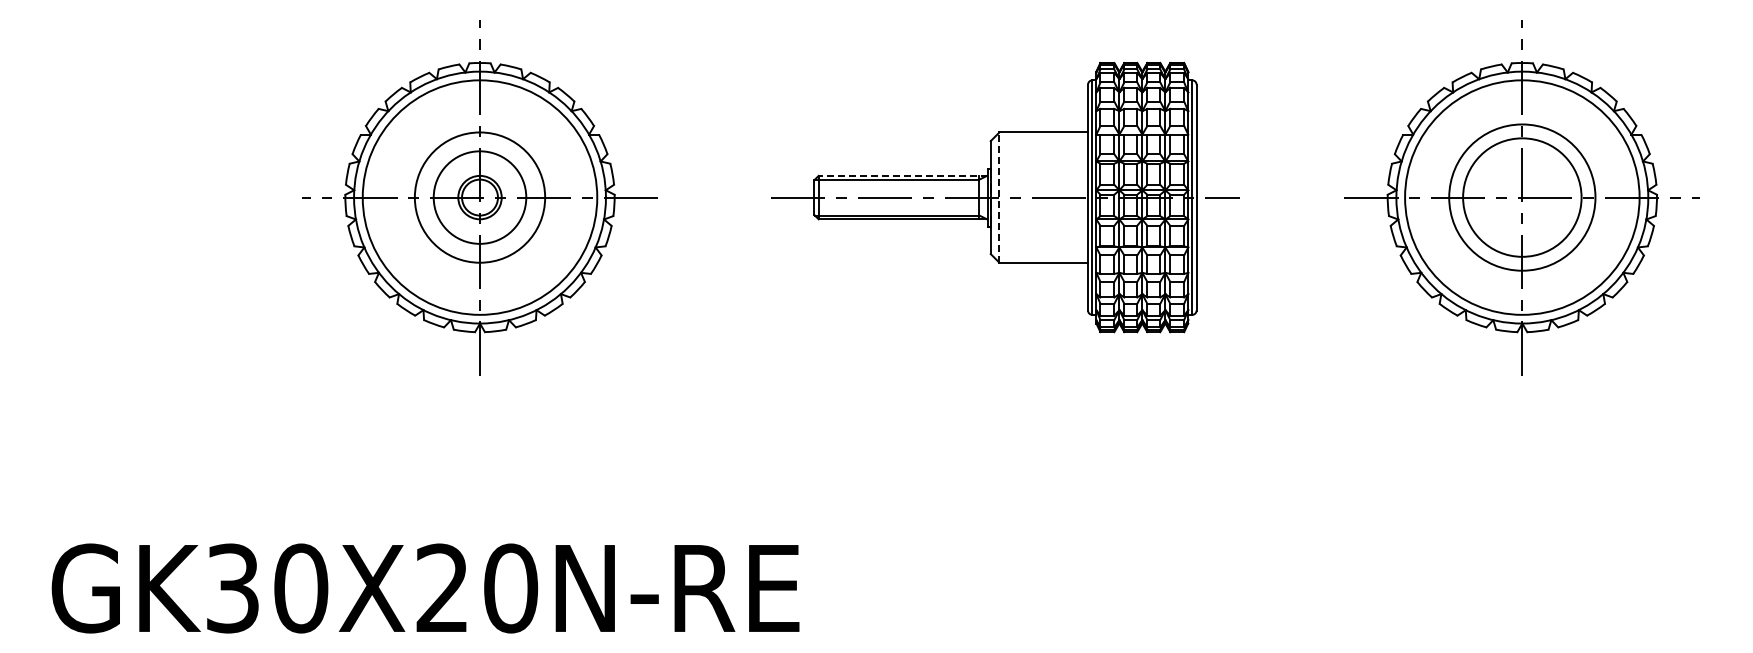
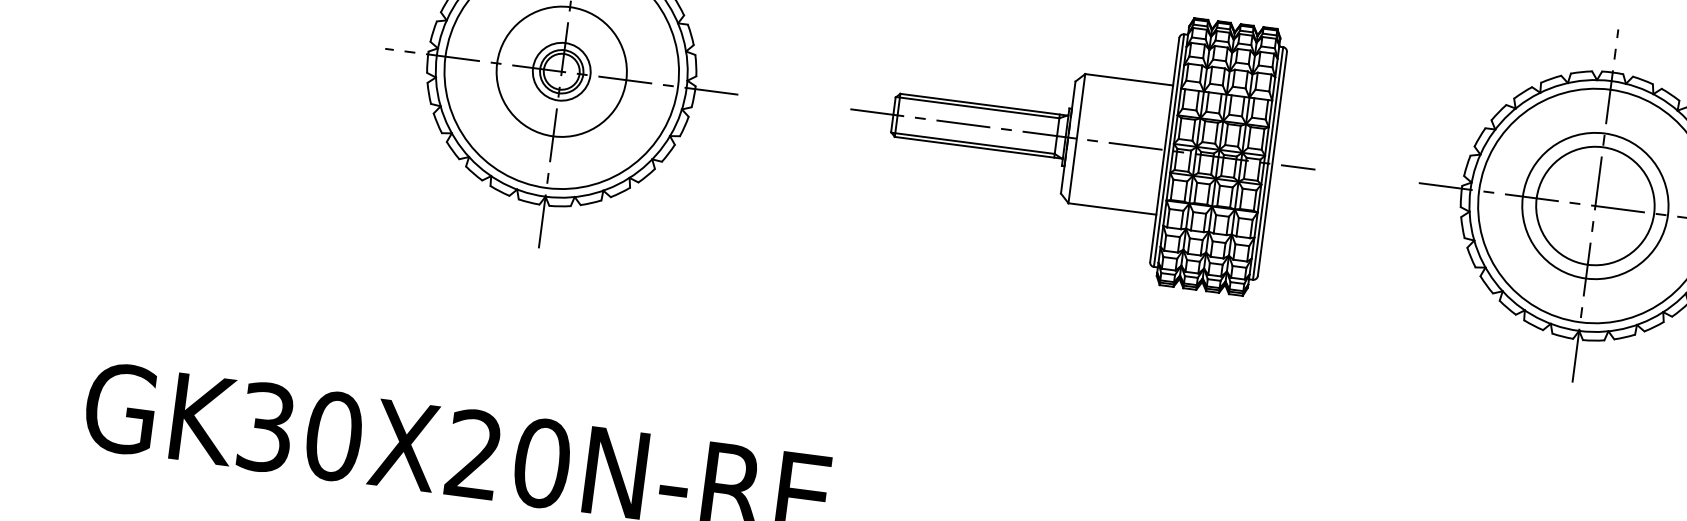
line: (903, 175) -> (984, 104), dashed -> solid
circle: (479, 197) -> (561, 71), size x0.62
line: (999, 197) -> (1076, 138), dashed -> solid

